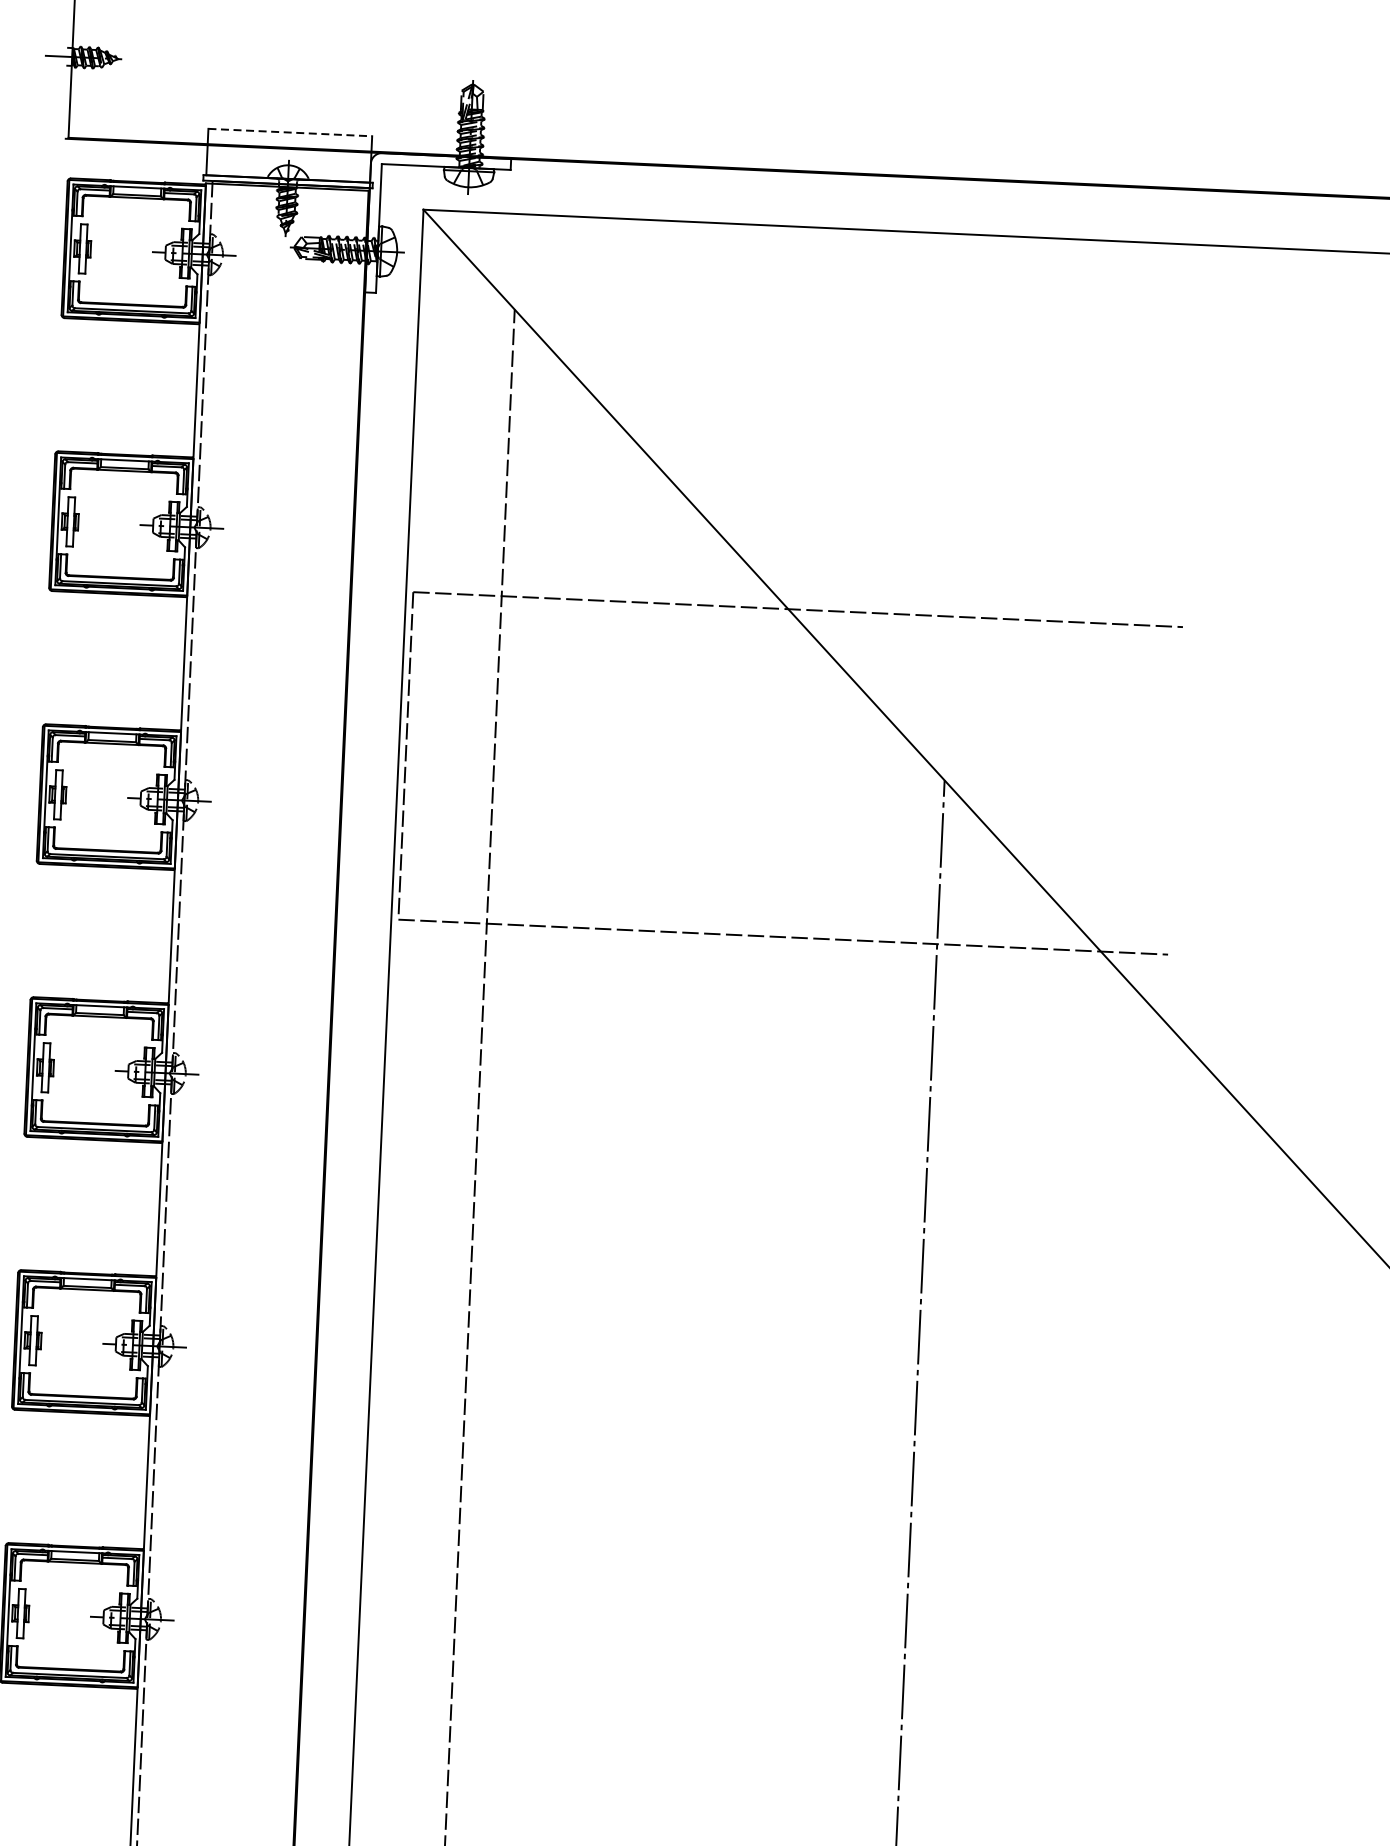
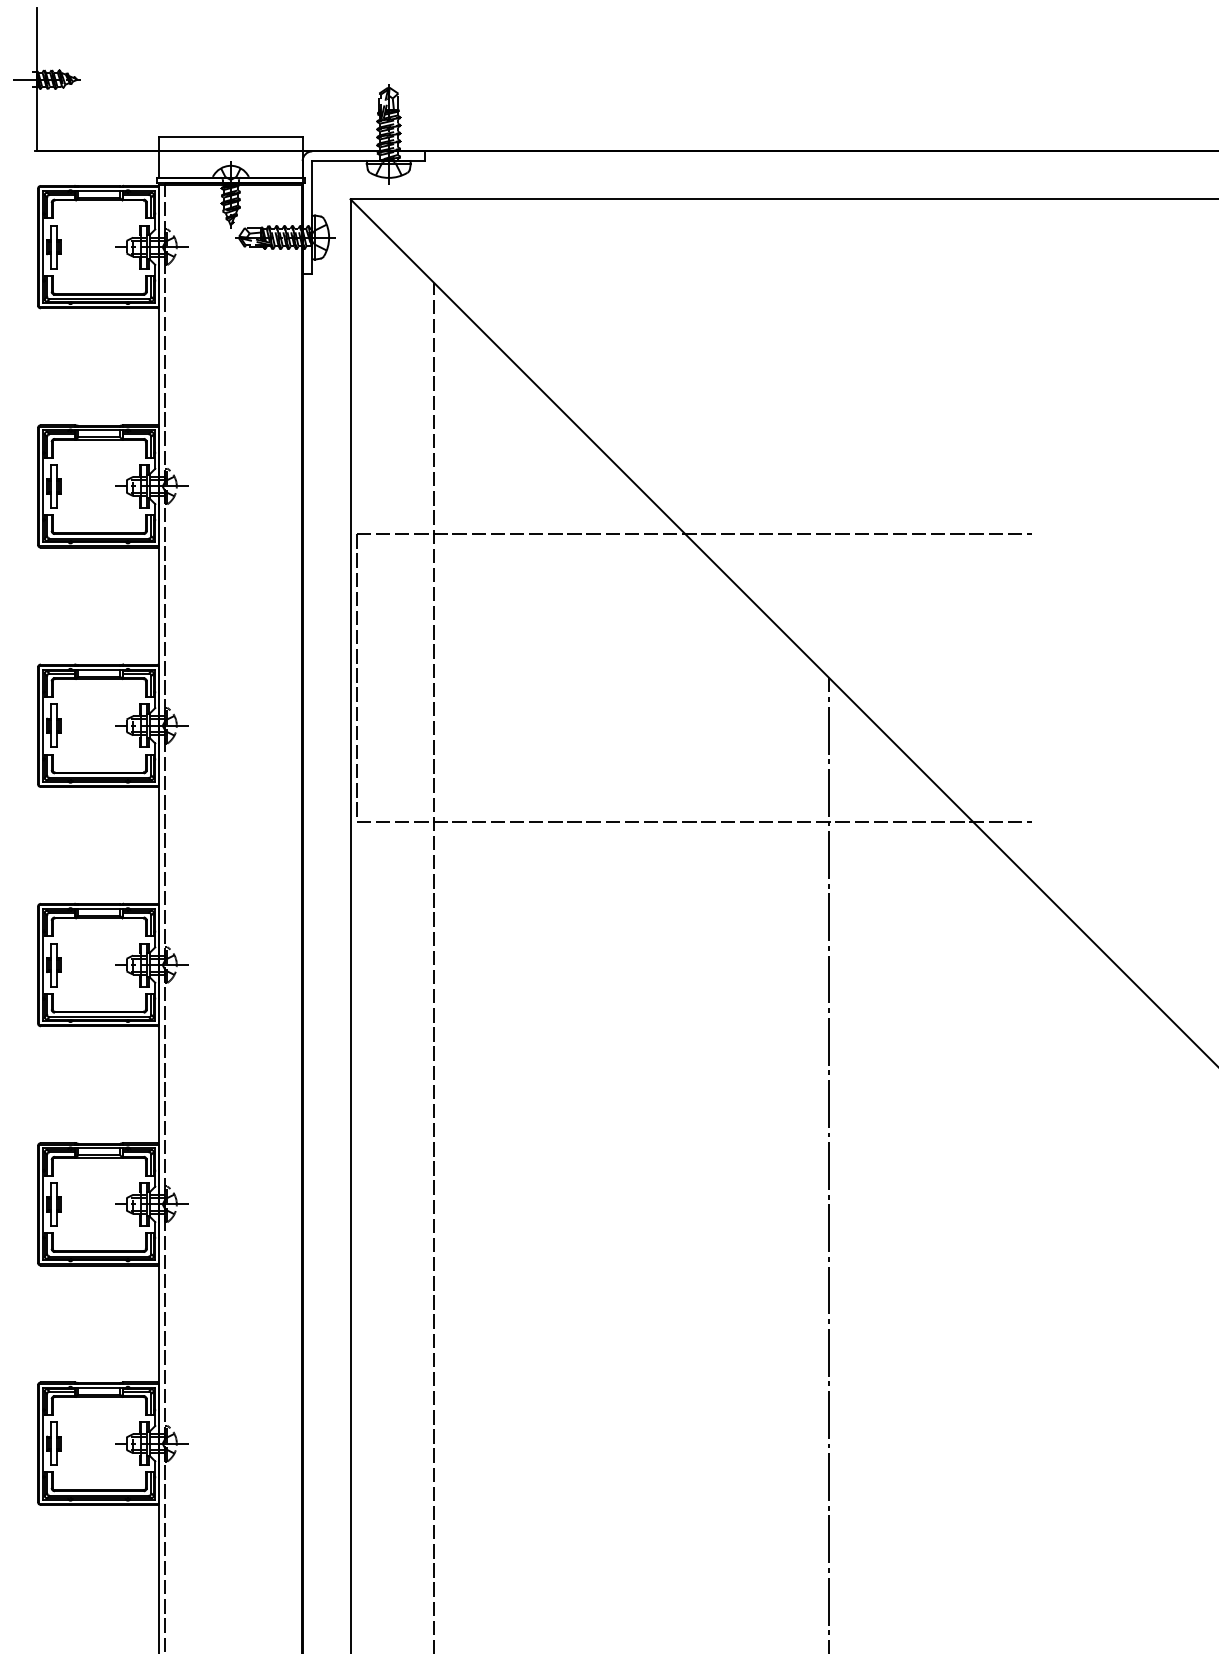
line: (289, 133) -> (230, 137), dashed -> solid

